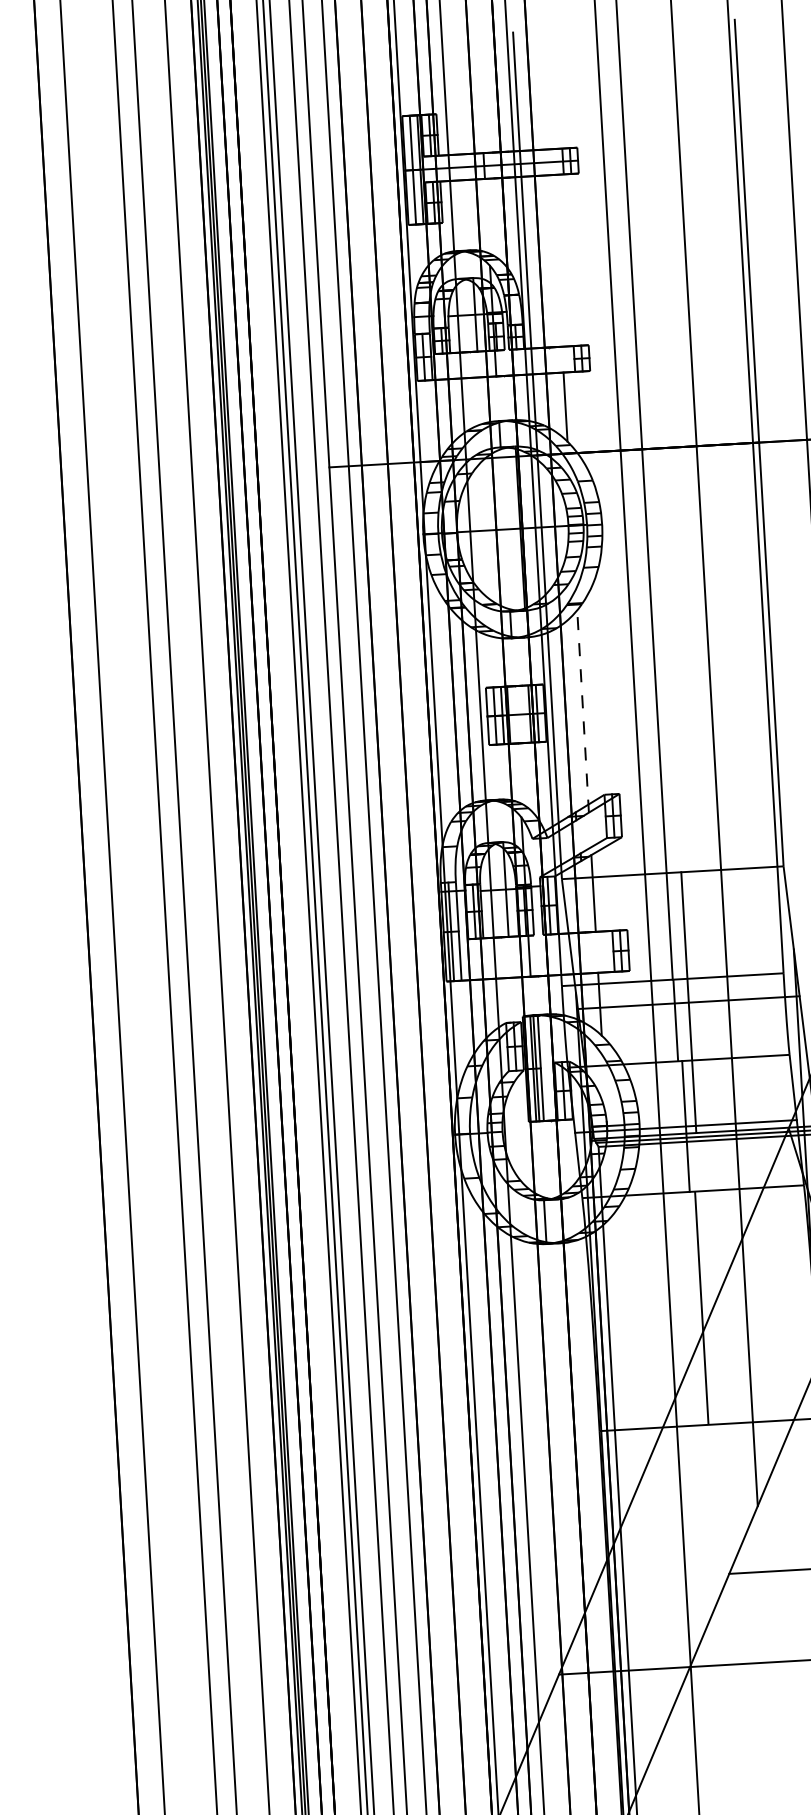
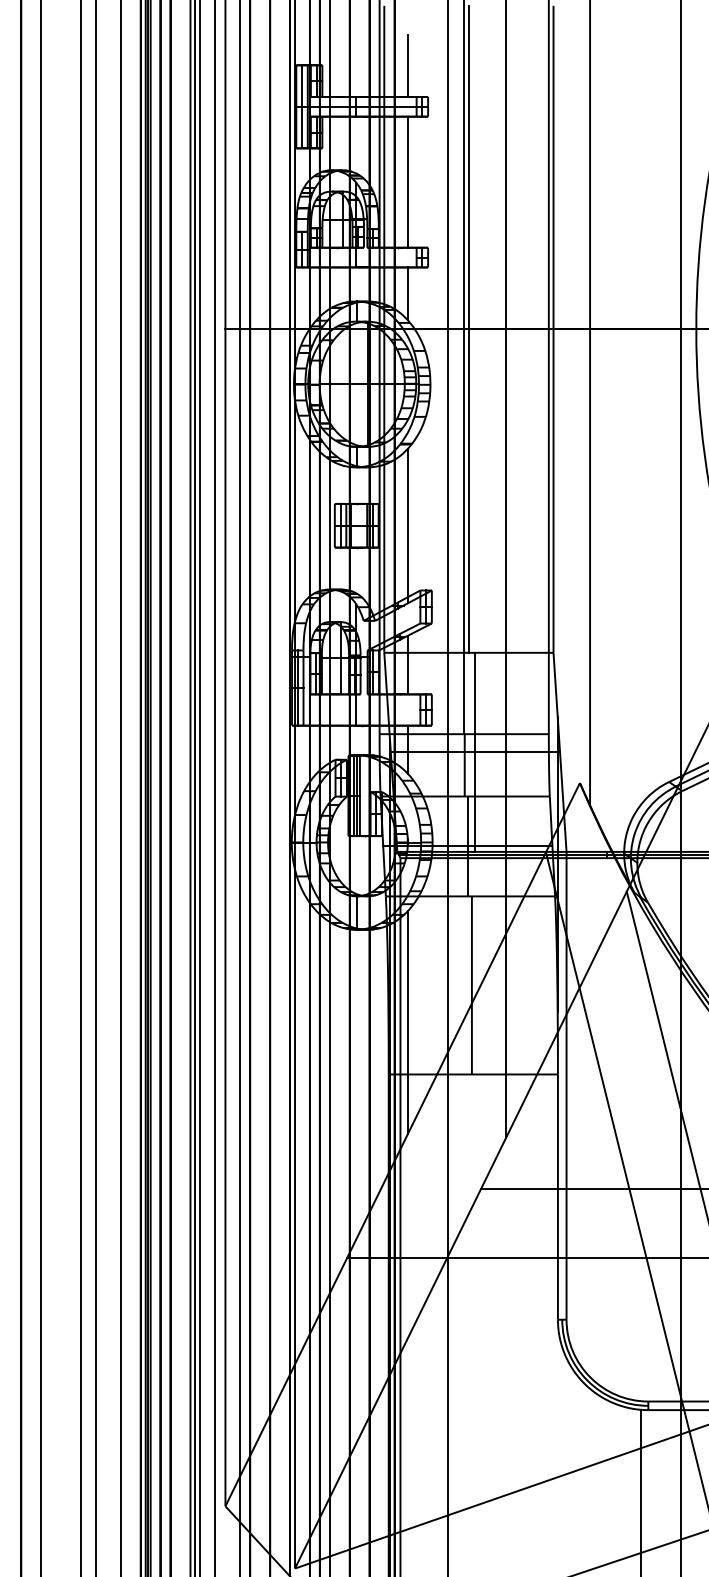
line: (547, 108) -> (407, 65), added
line: (556, 260) -> (407, 181), added
line: (647, 447) -> (468, 328), added
line: (582, 710) -> (407, 525), dashed -> solid
line: (620, 1361) -> (407, 1022), added

